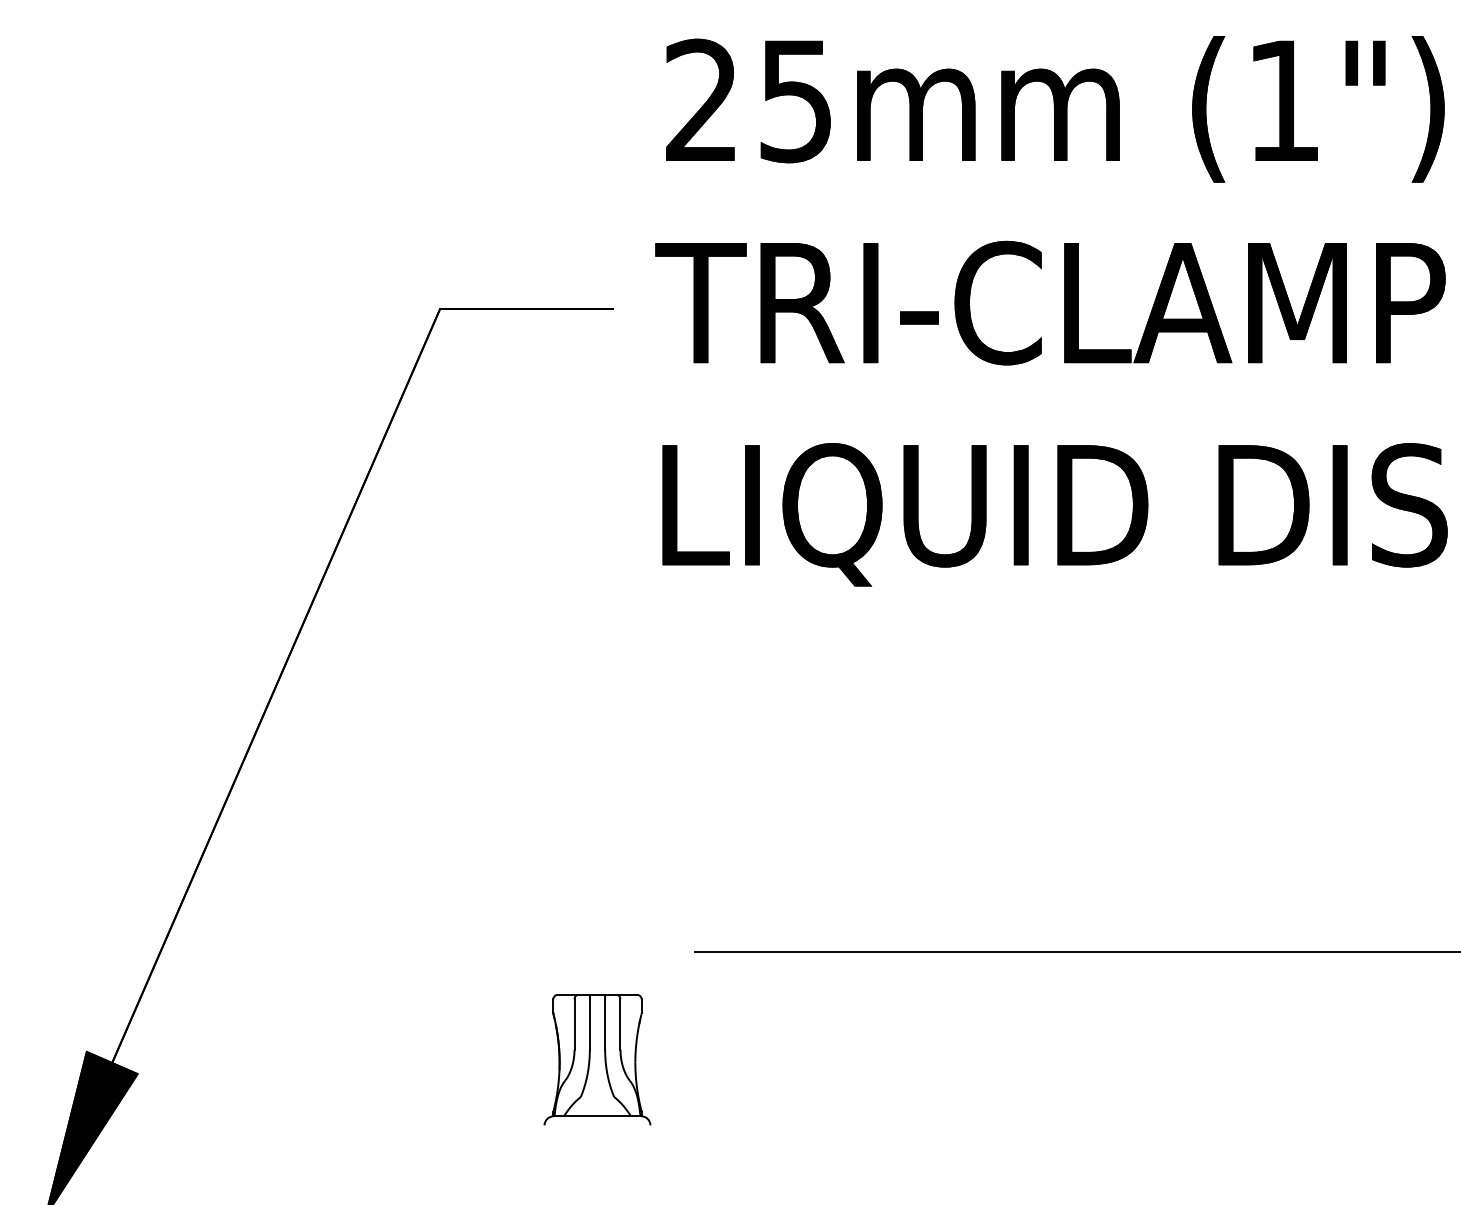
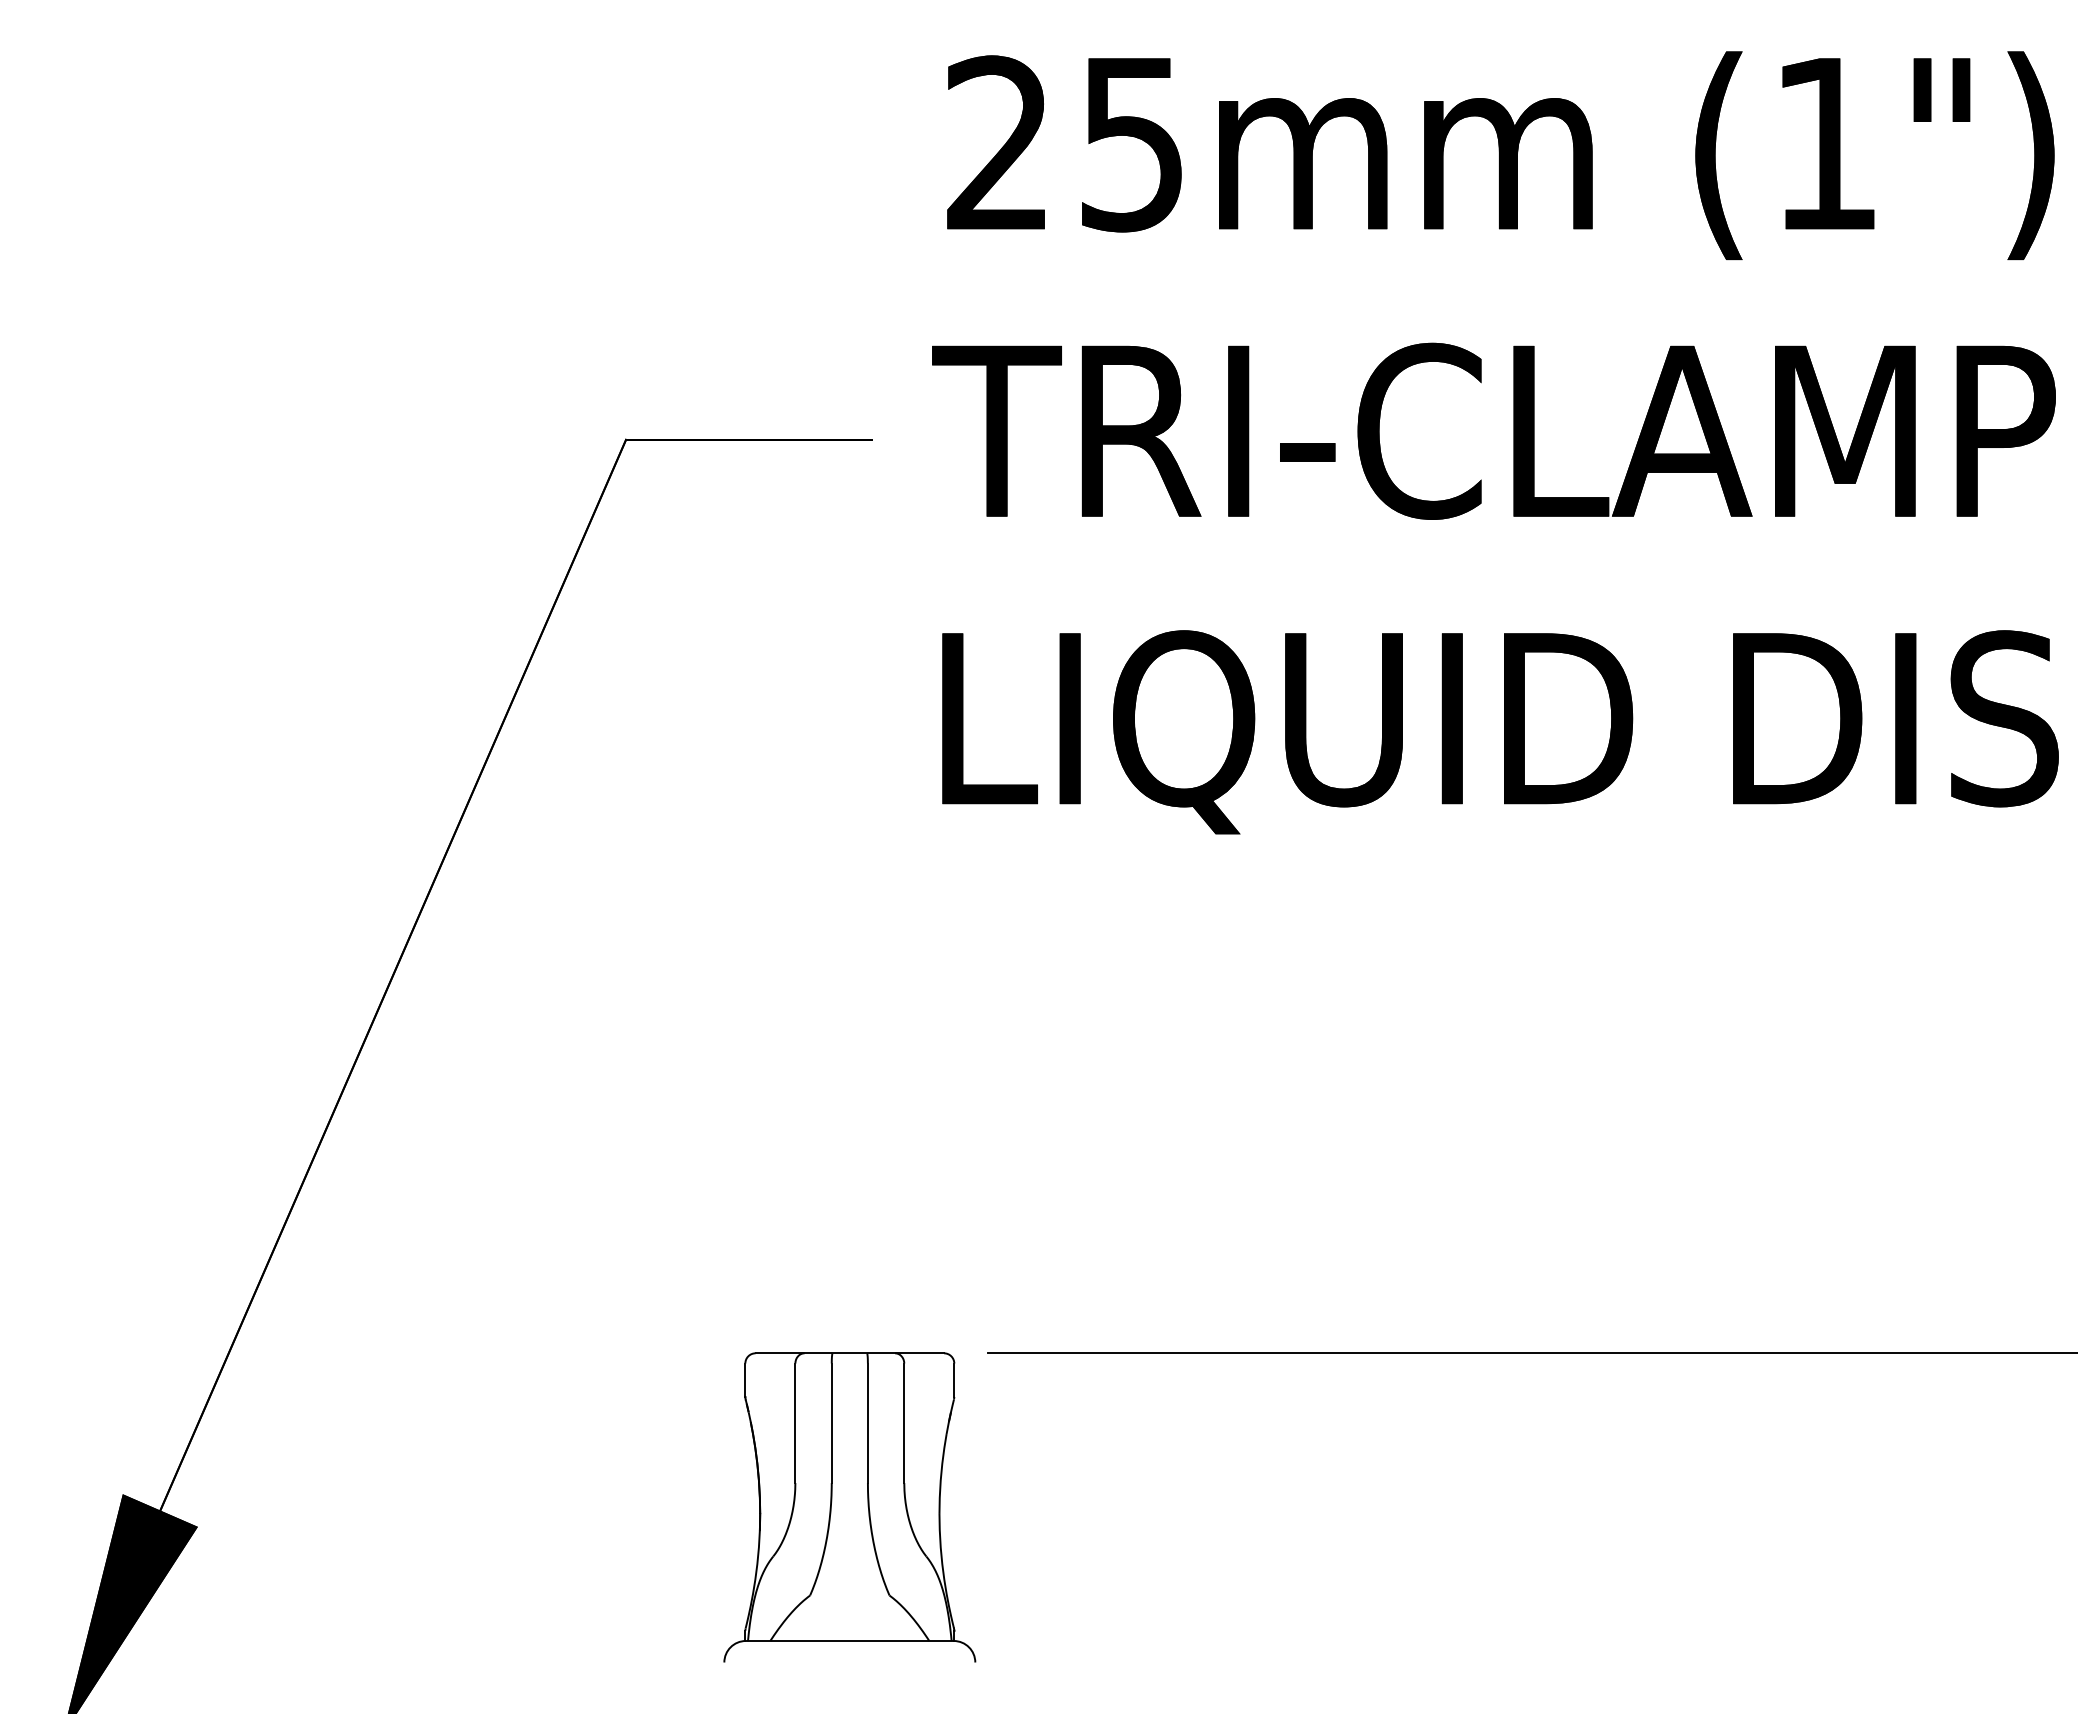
part: (597, 1059) -> (849, 1507), size x1.67

